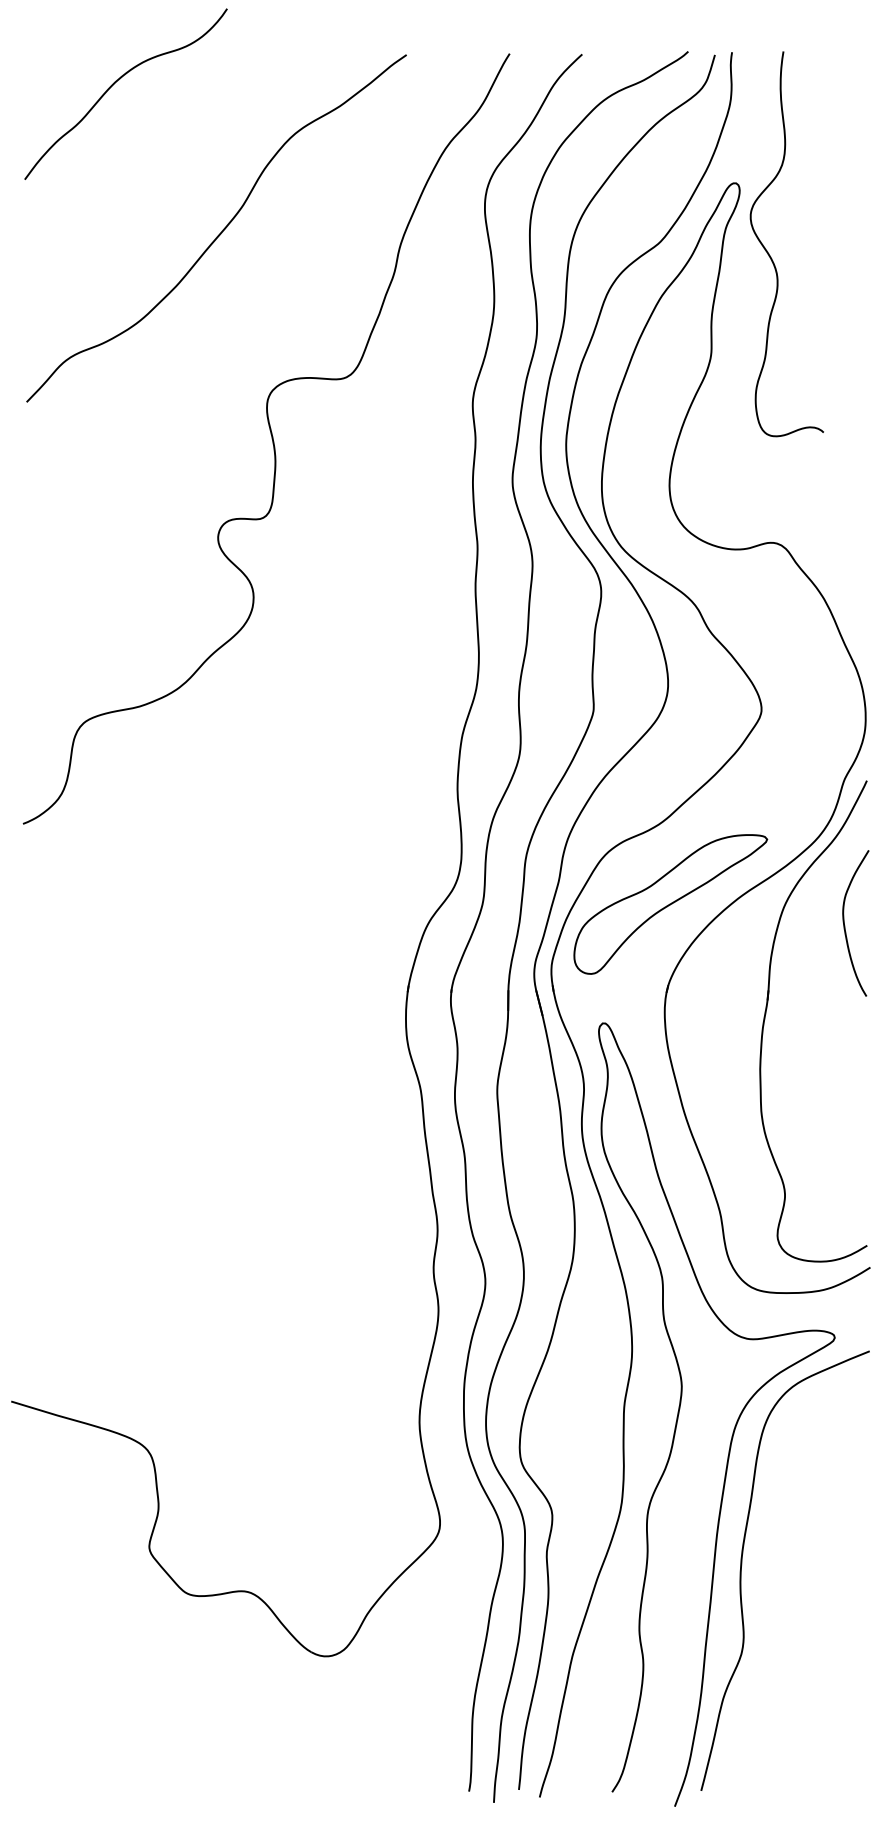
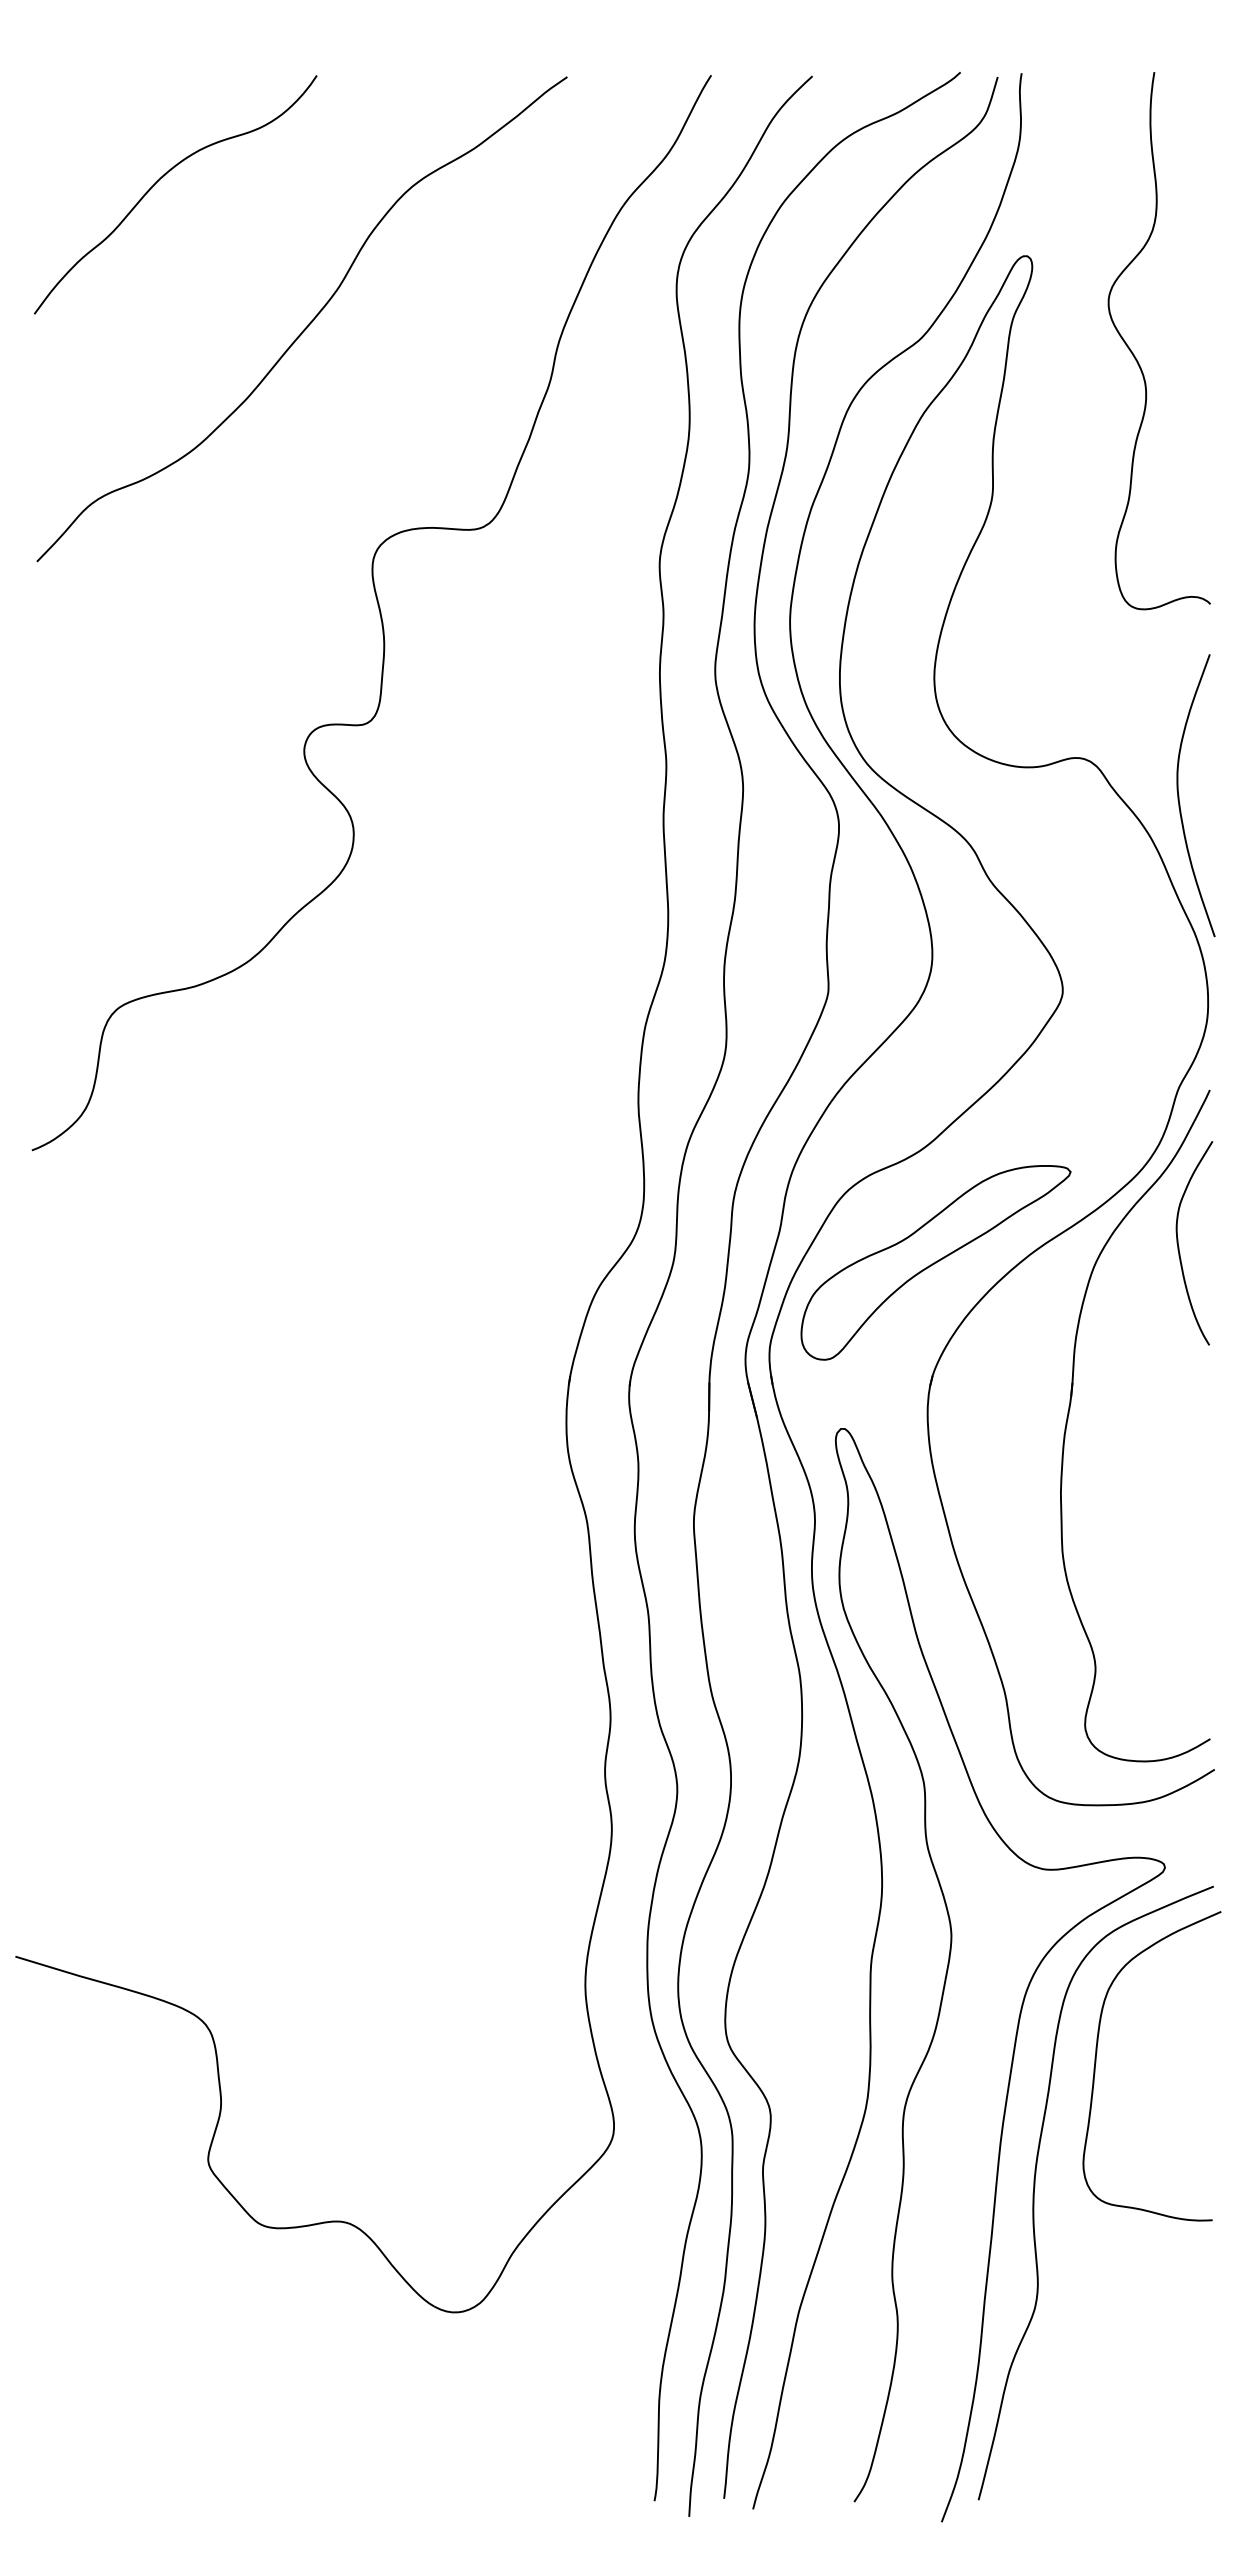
curve: (117, 81) -> (163, 177), moved
curve: (769, 253) -> (1134, 354), moved
curve: (845, 569) -> (1179, 795), added
curve: (845, 925) -> (1179, 1246), moved
curve: (785, 1478) -> (1096, 2063), added

